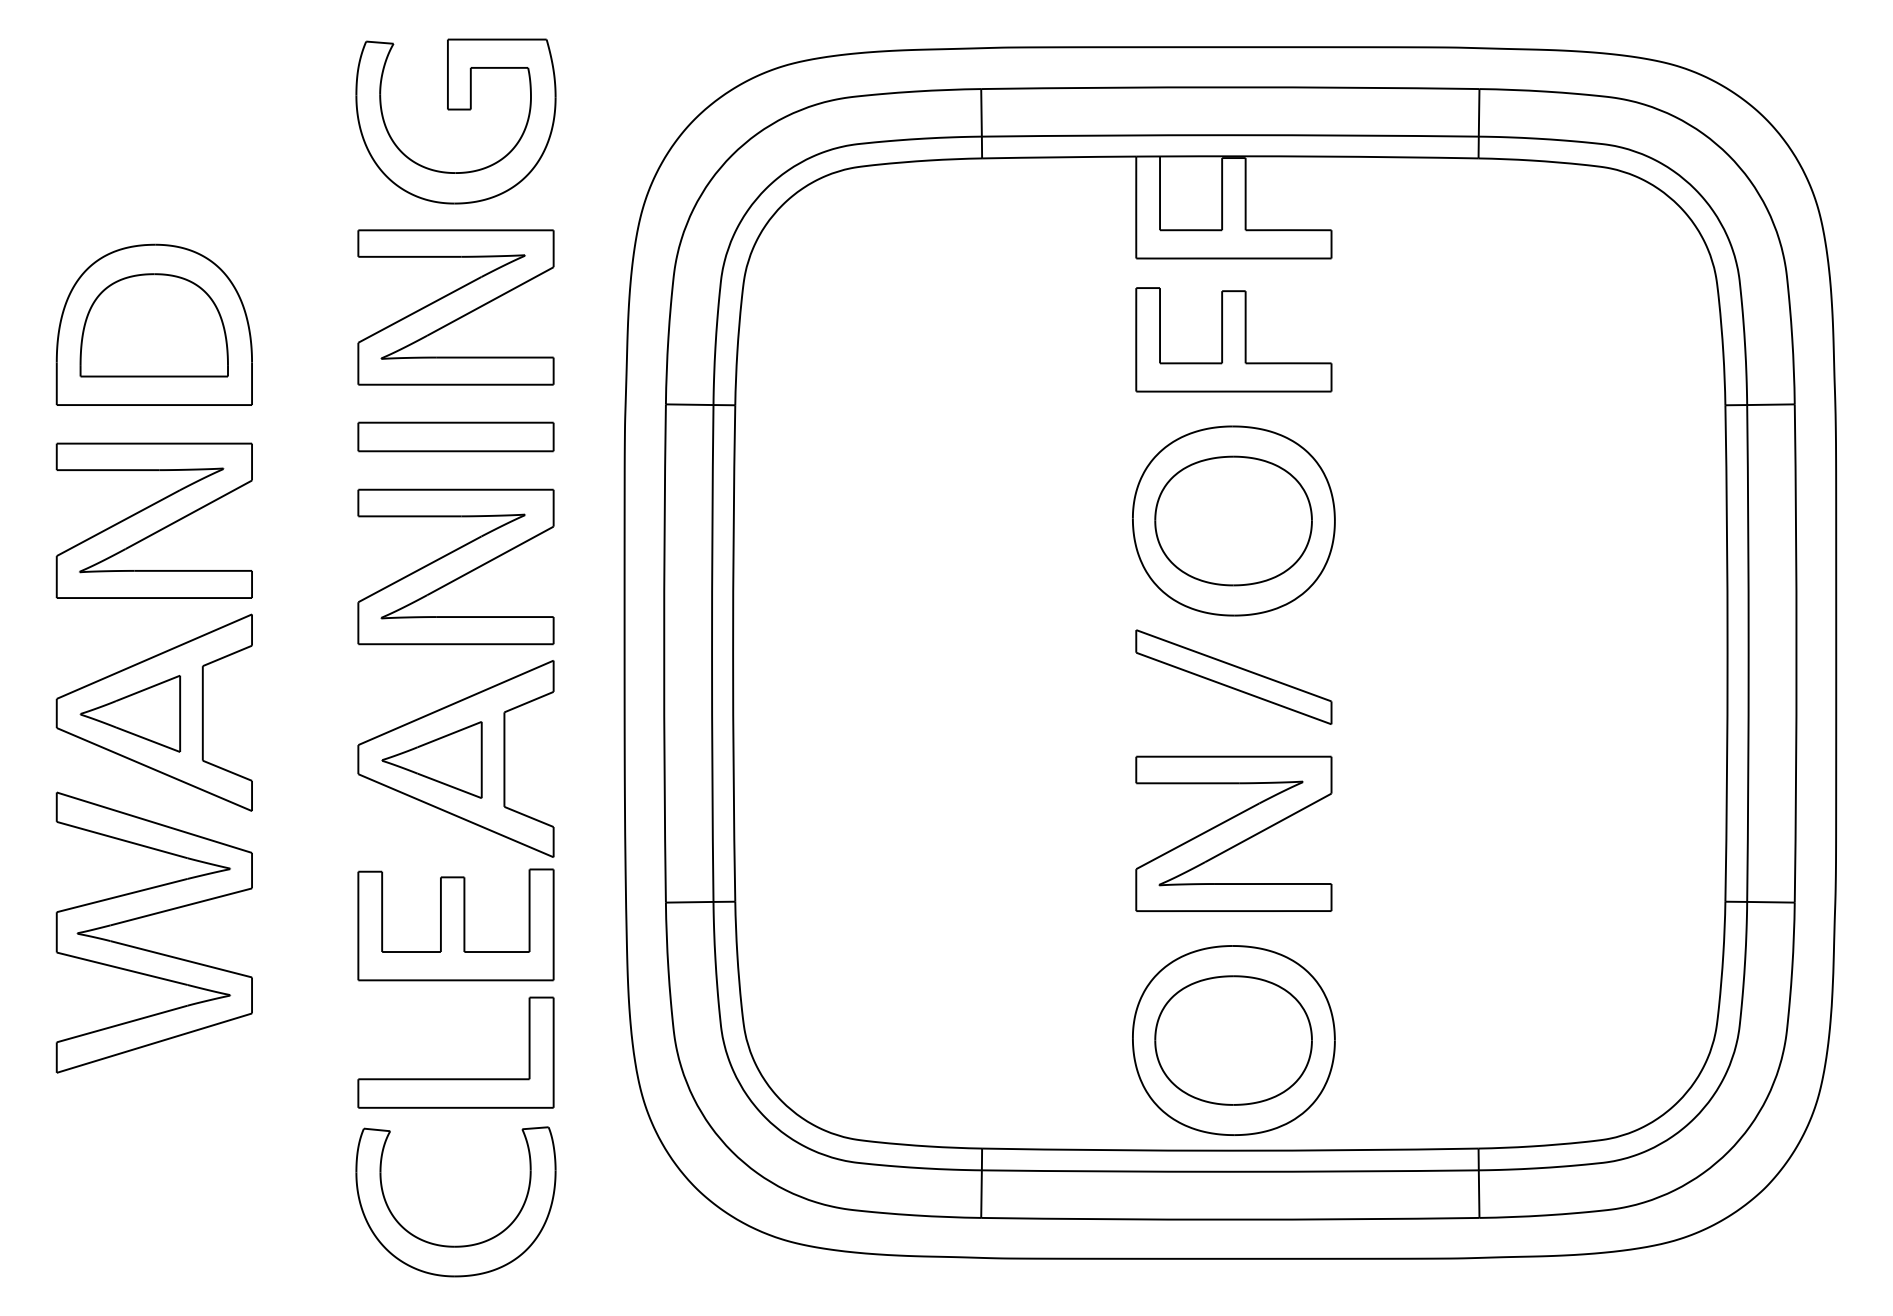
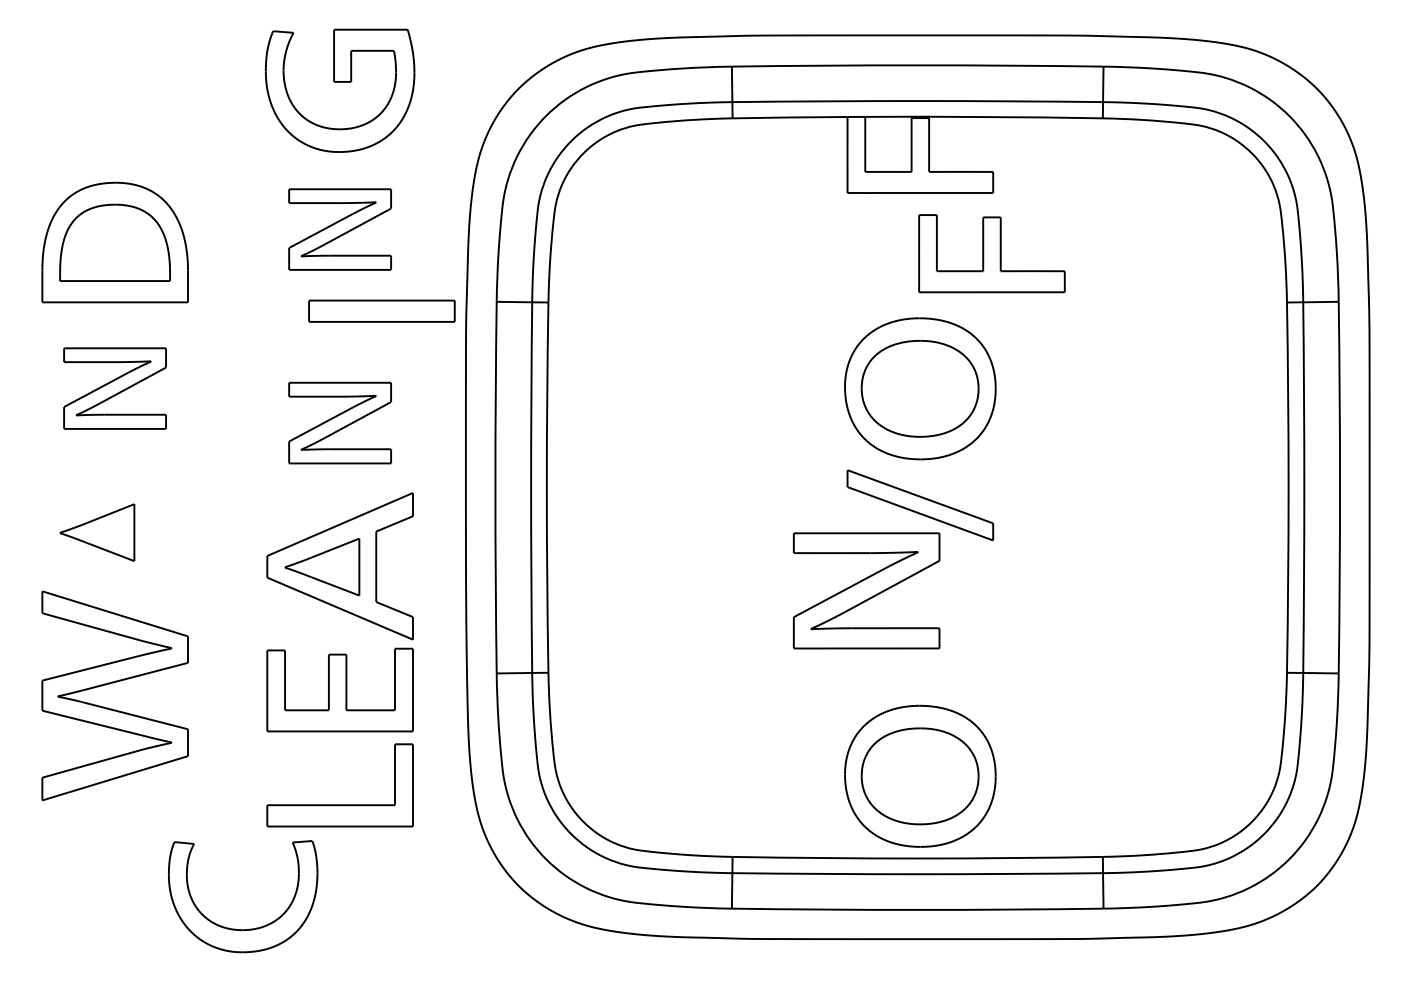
part: (455, 307) -> (339, 229), size x0.7
part: (1233, 339) -> (991, 253), moved
part: (455, 436) -> (381, 310), moved
part: (153, 520) -> (114, 388), size x0.7
part: (455, 566) -> (339, 422), size x0.7
part: (153, 712) -> (114, 531), removed
part: (1233, 833) -> (866, 590), moved
part: (455, 1245) -> (242, 929), moved

